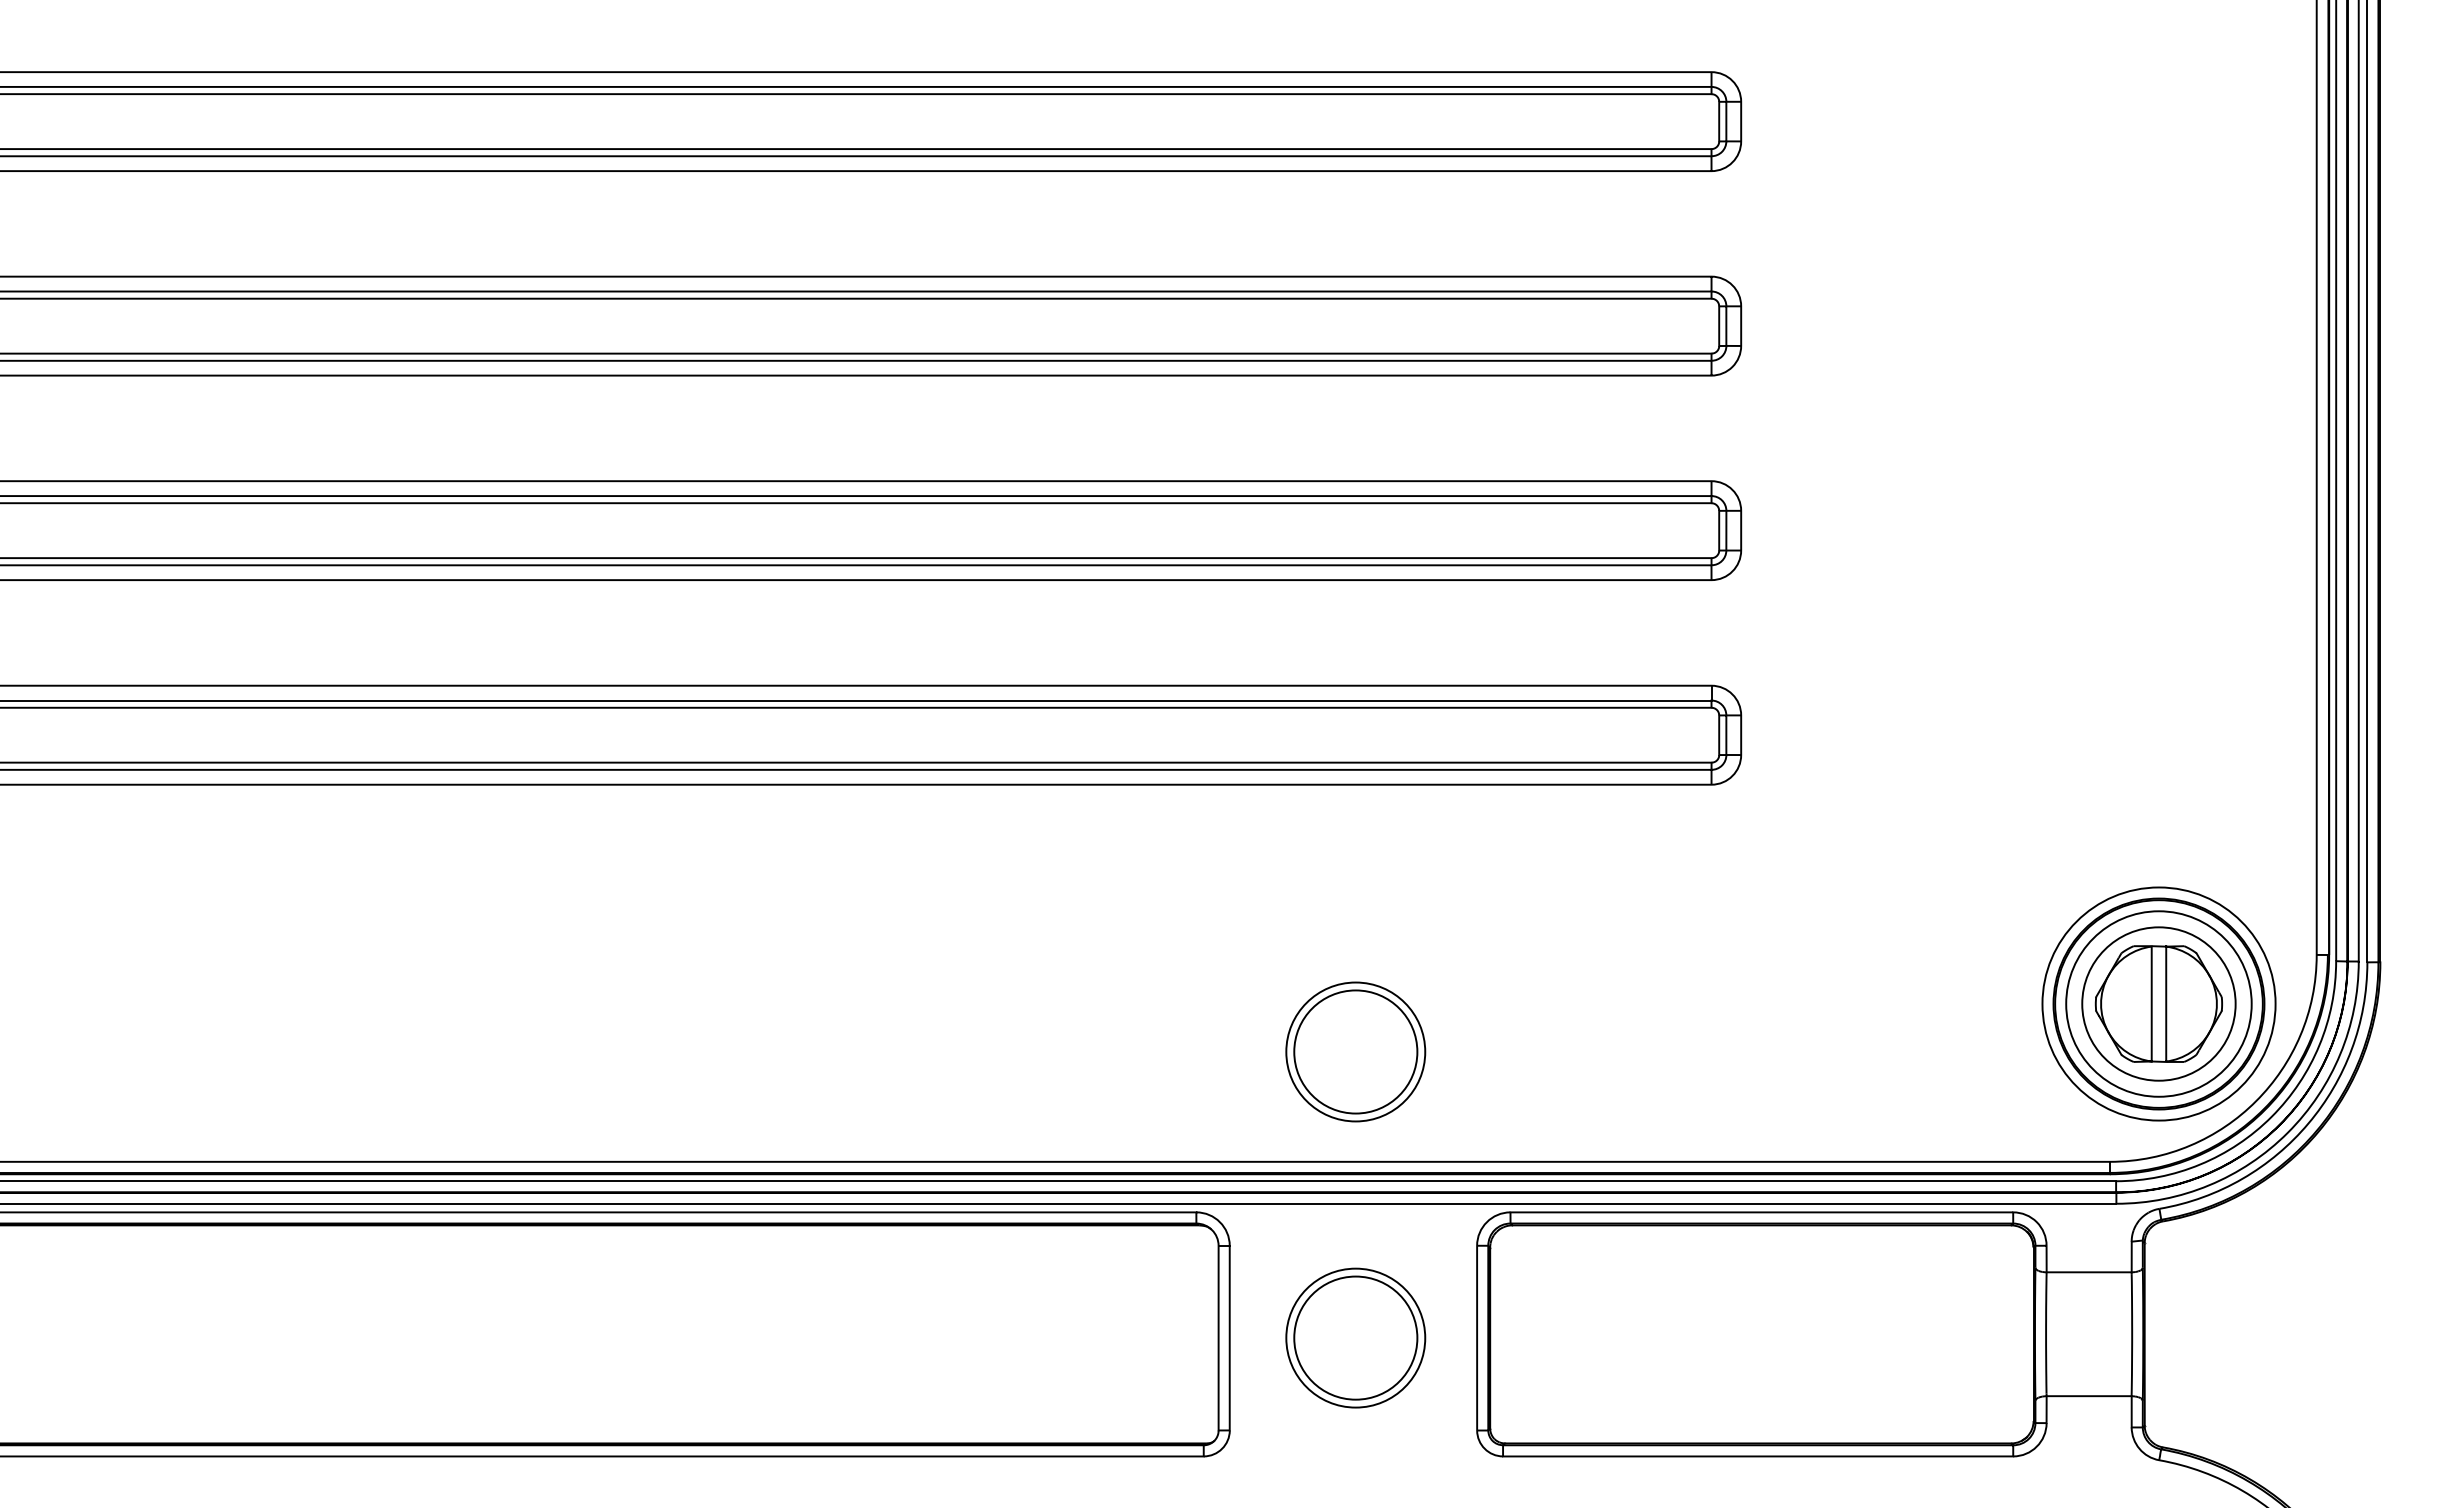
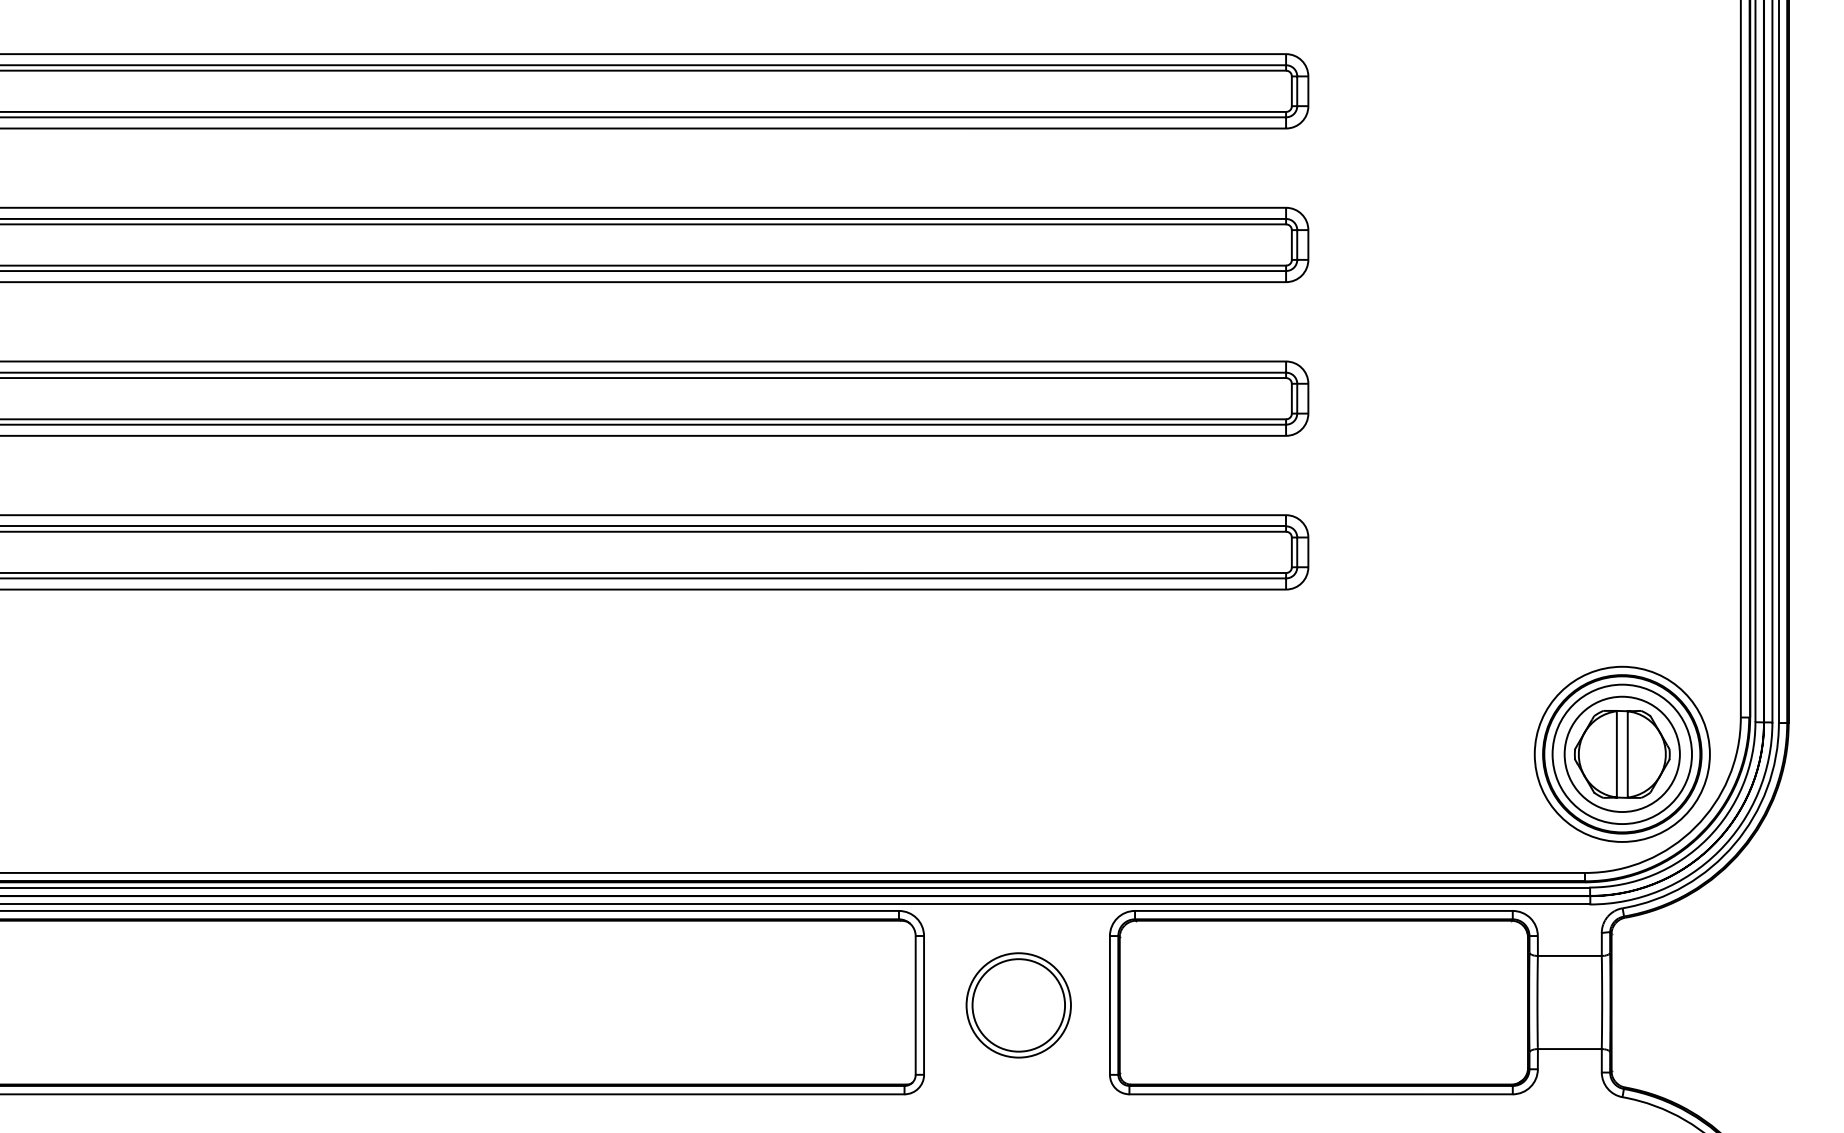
part: (1355, 1052) -> (1018, 790), removed

